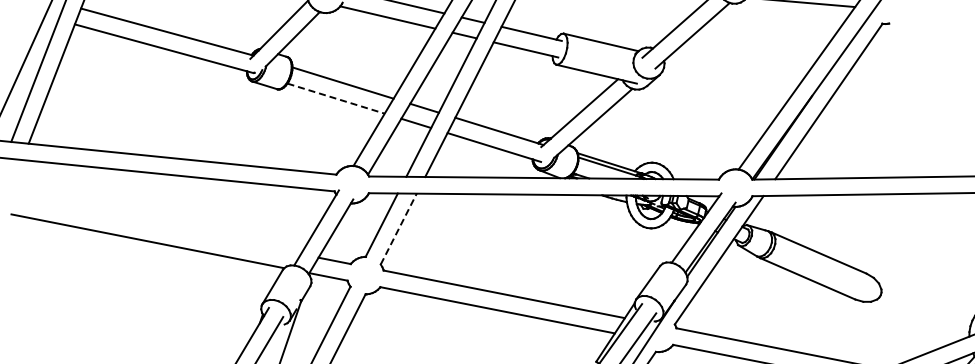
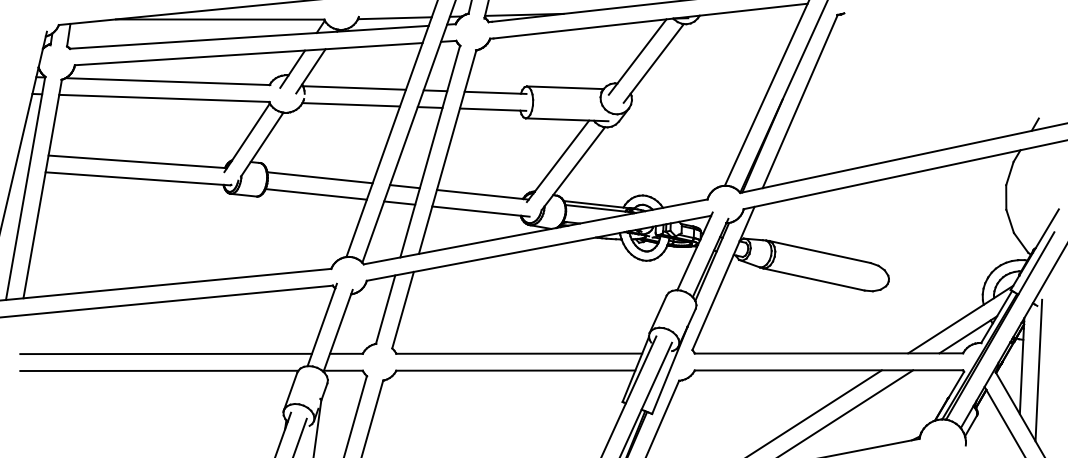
line: (336, 98) -> (316, 194), dashed -> solid
line: (158, 225) -> (166, 353), added
line: (399, 229) -> (403, 310), dashed -> solid

